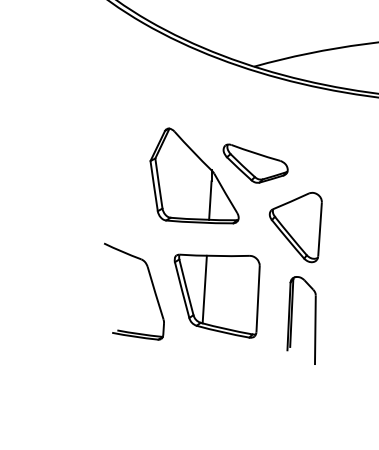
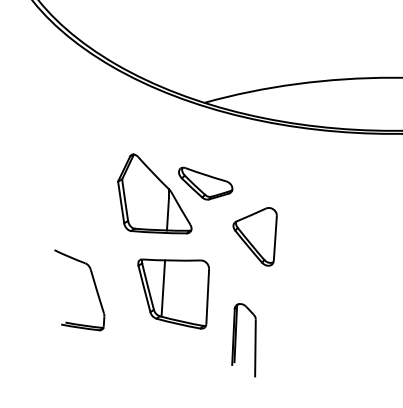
part: (295, 227) -> (254, 236), moved
part: (152, 287) -> (94, 286), moved
part: (292, 320) -> (236, 340), moved

